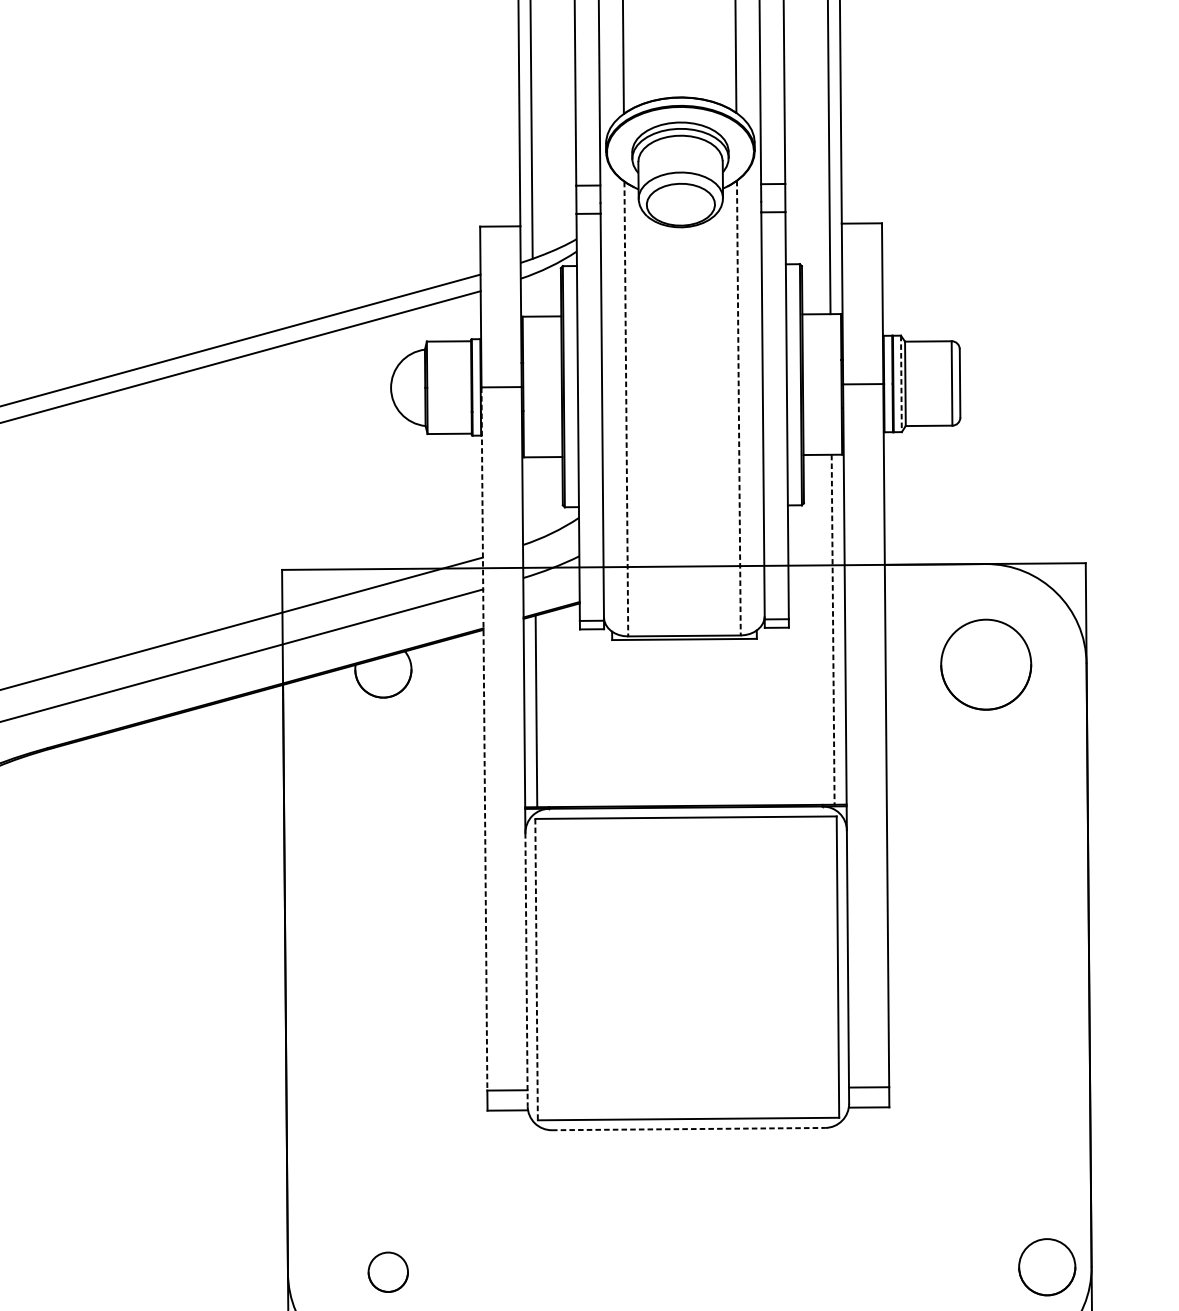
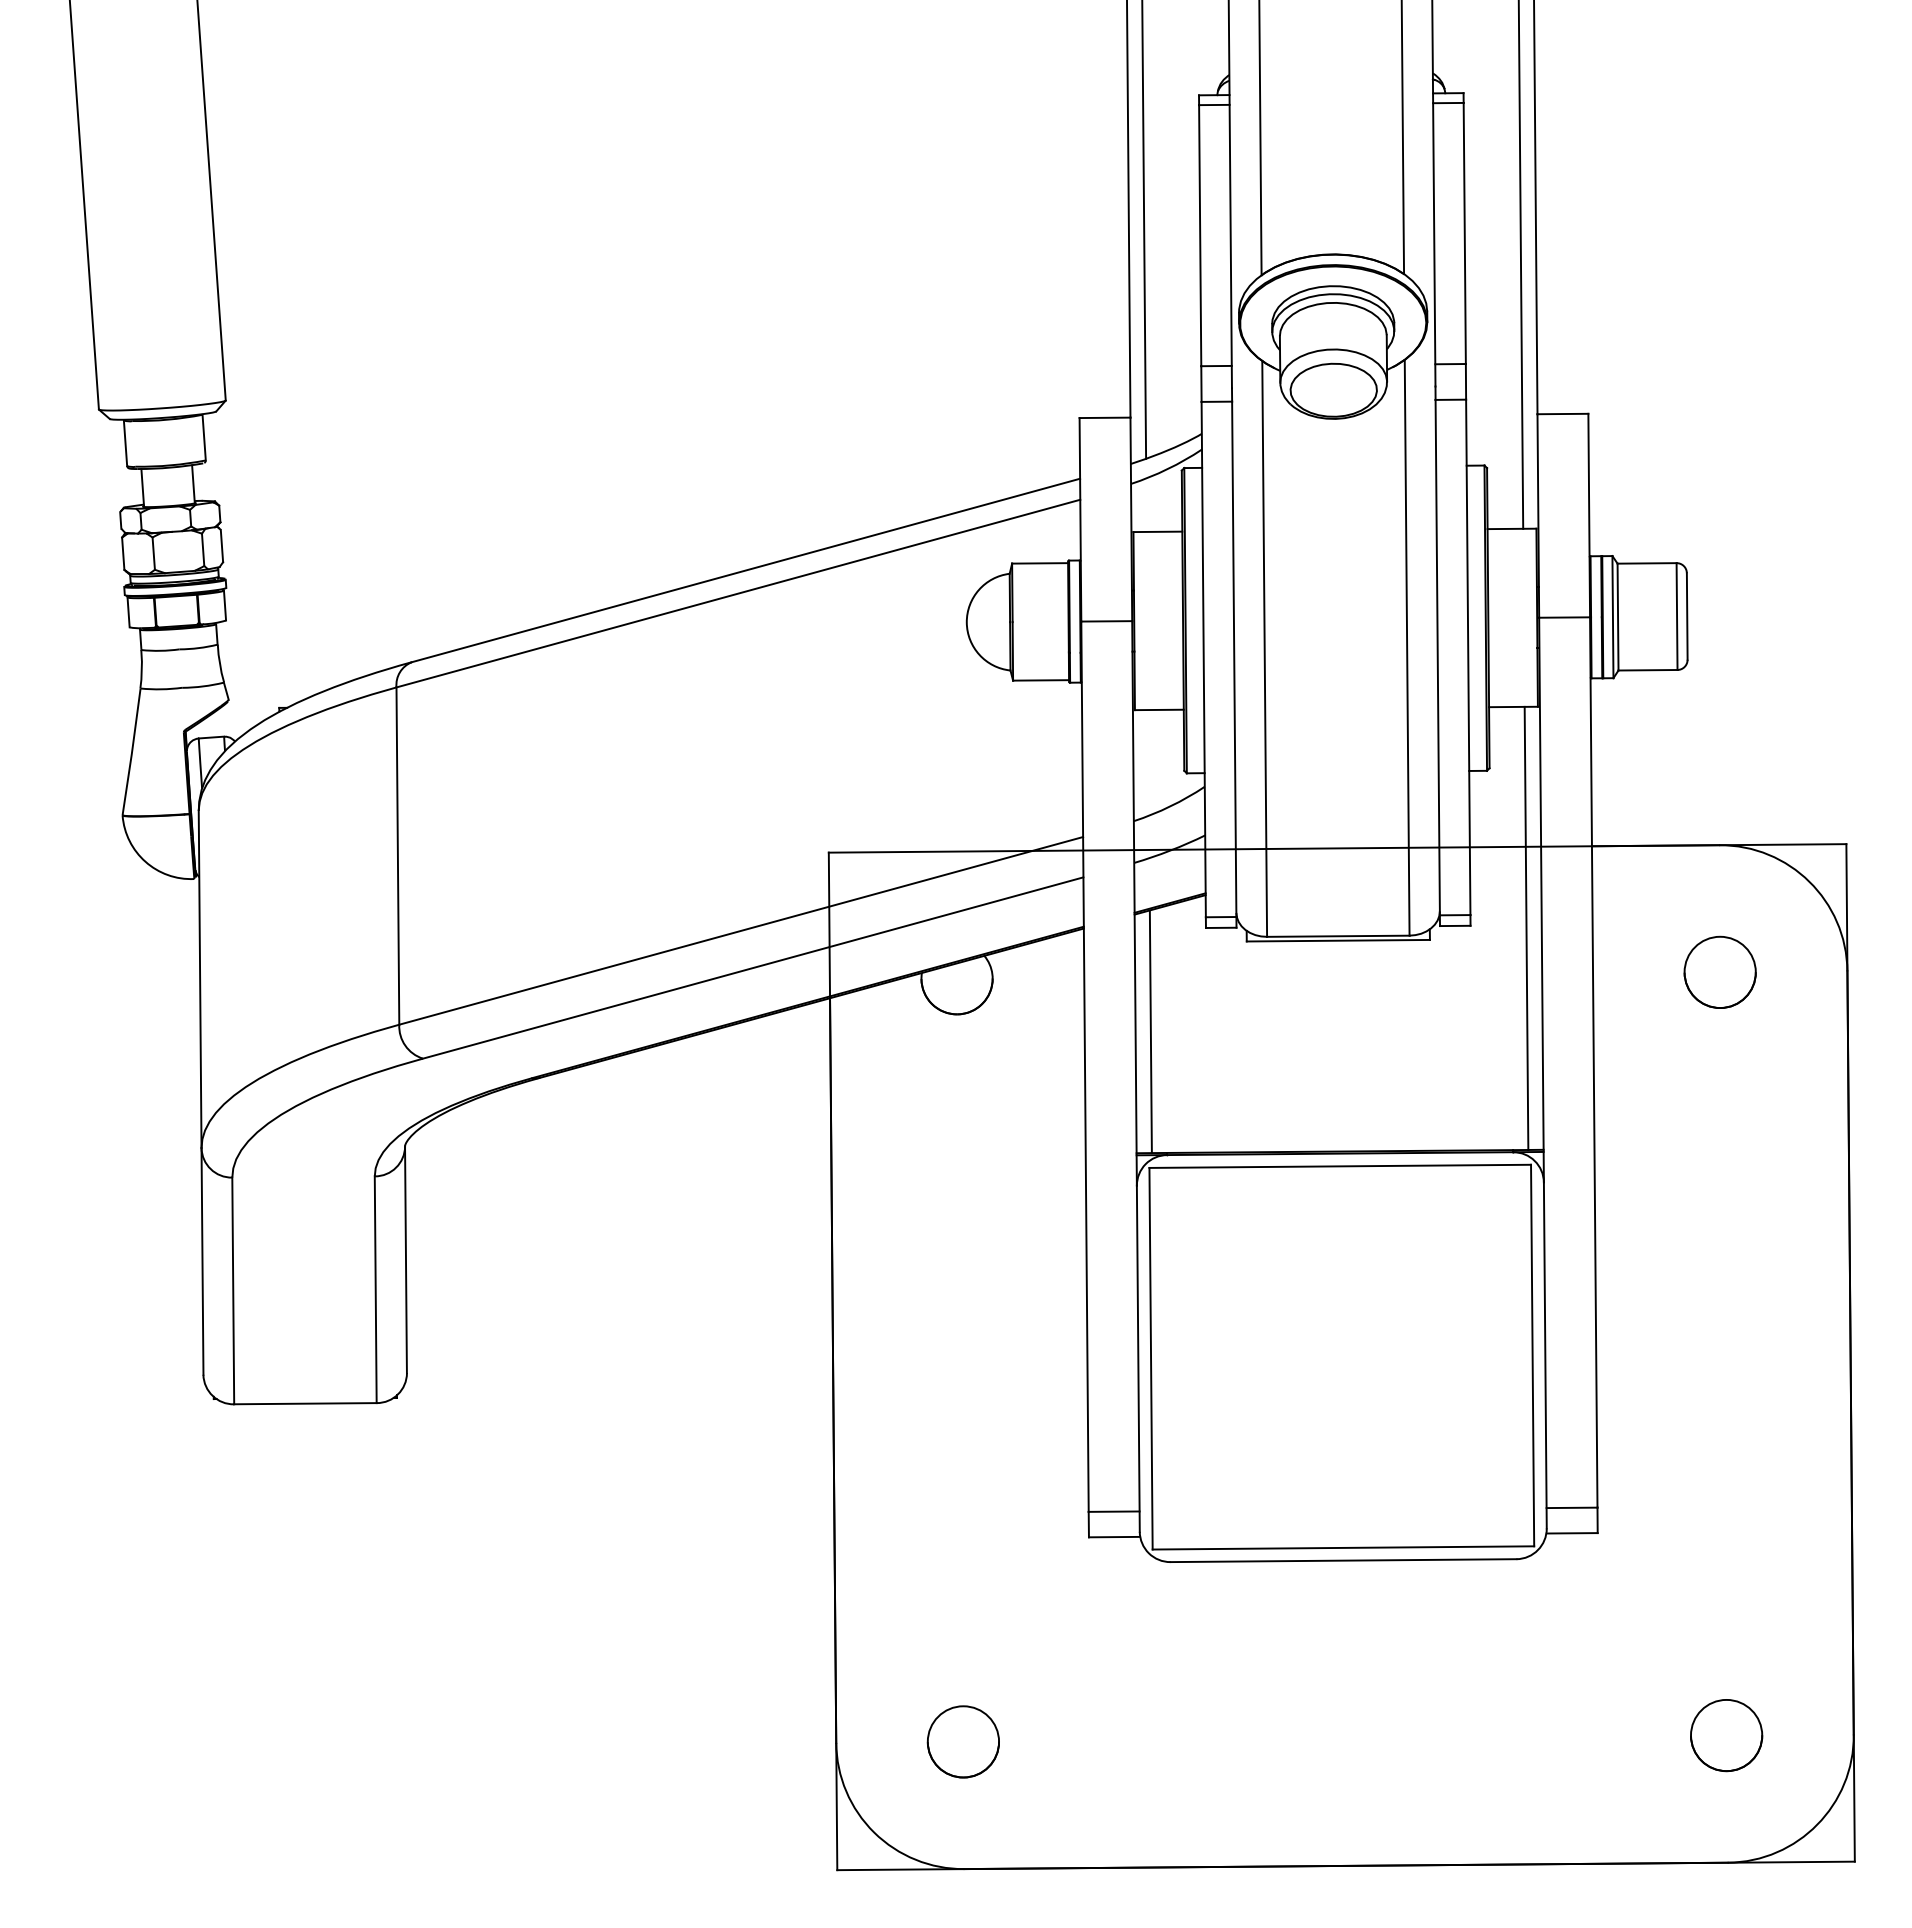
line: (901, 384) -> (1612, 617), dashed -> solid
line: (739, 407) -> (1407, 647), dashed -> solid
line: (626, 409) -> (1264, 649), dashed -> solid
line: (833, 629) -> (1526, 928), dashed -> solid
circle: (985, 663) -> (1719, 971), size x0.62
line: (484, 739) -> (1085, 1067), dashed -> solid
line: (526, 969) -> (1138, 1358), dashed -> solid
line: (536, 969) -> (1151, 1358), dashed -> solid
line: (688, 1128) -> (1343, 1560), dashed -> solid
circle: (1047, 1267) -> (1726, 1735), moved
circle: (387, 1271) -> (962, 1741), size x1.43

